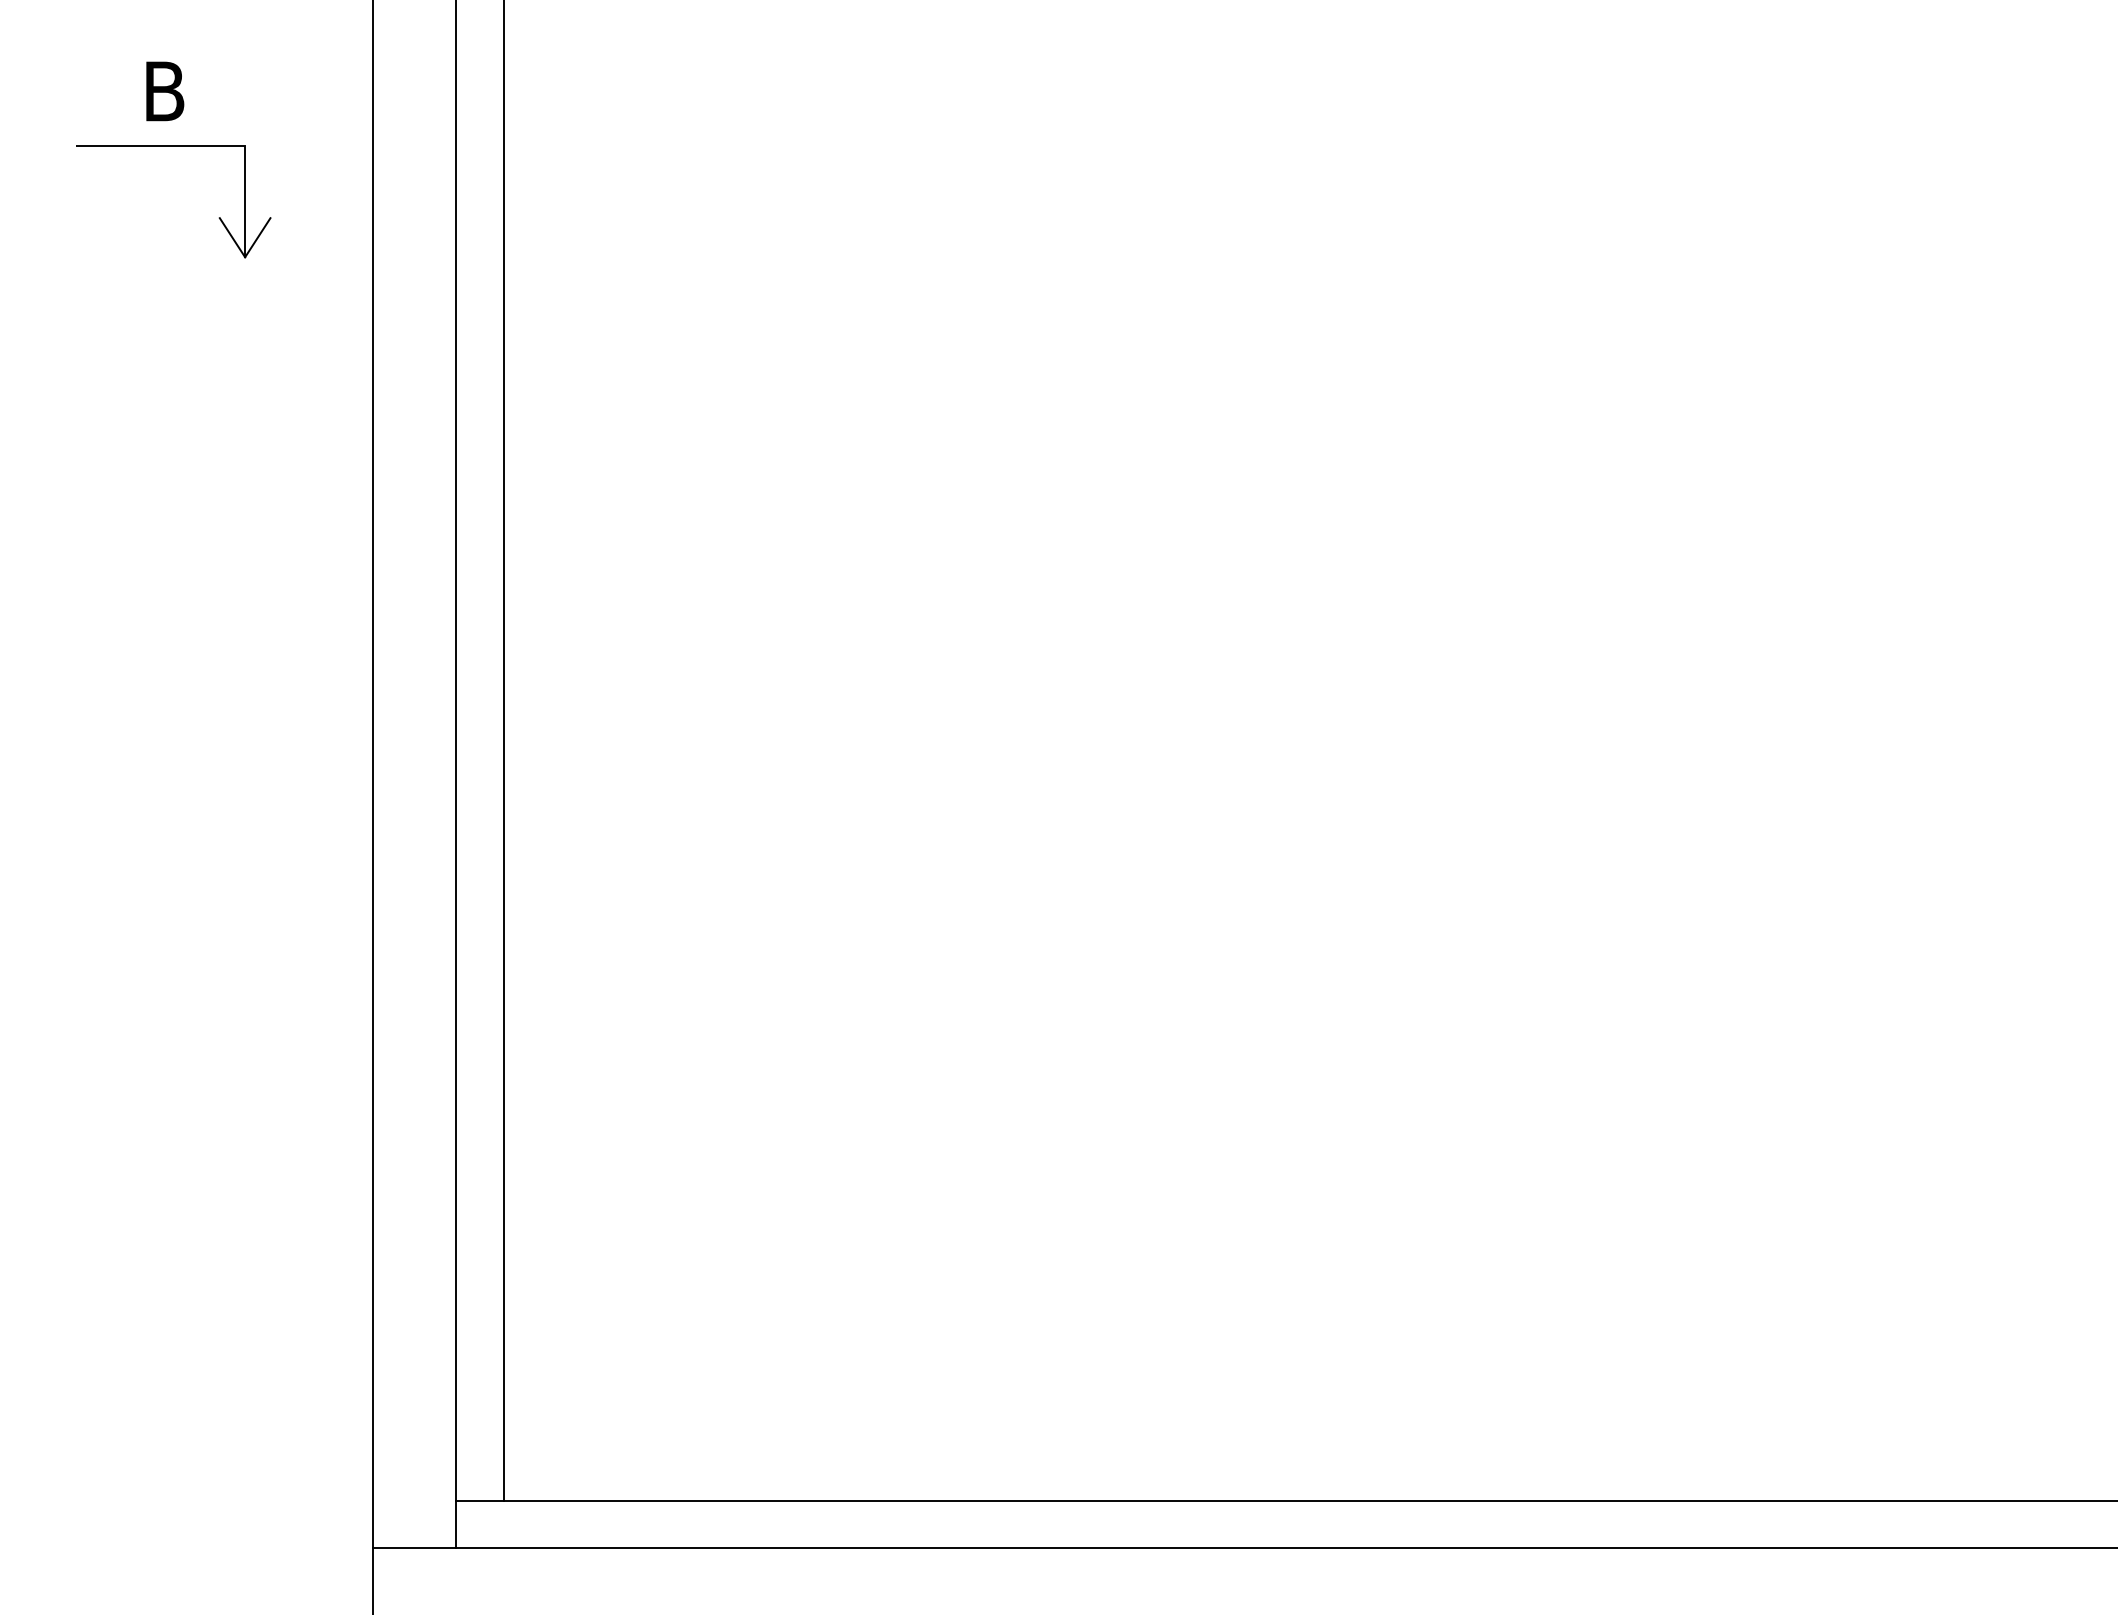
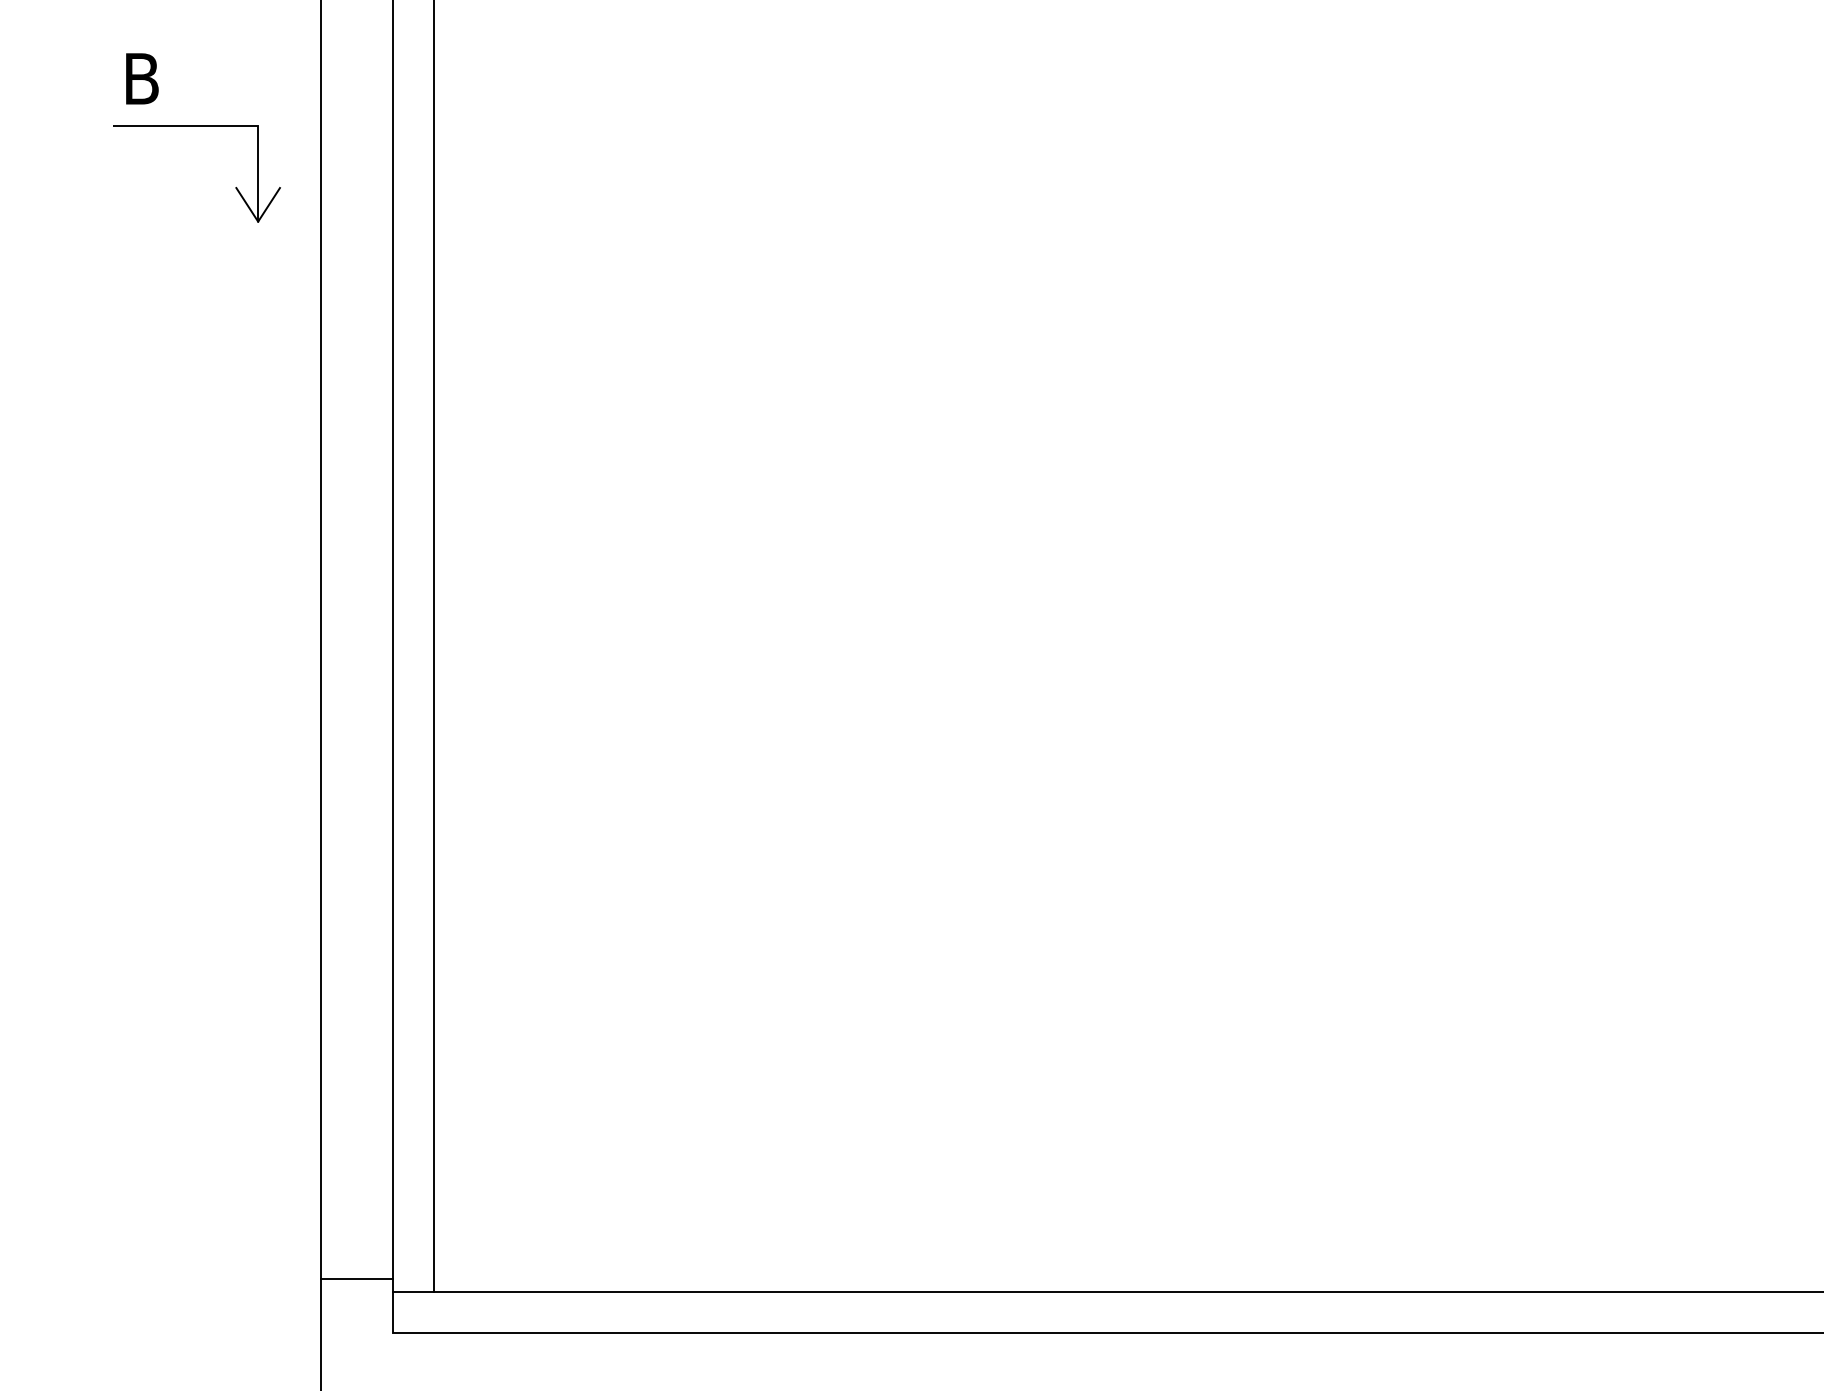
part: (218, 217) -> (235, 187), moved
line: (415, 1548) -> (357, 1279), moved

